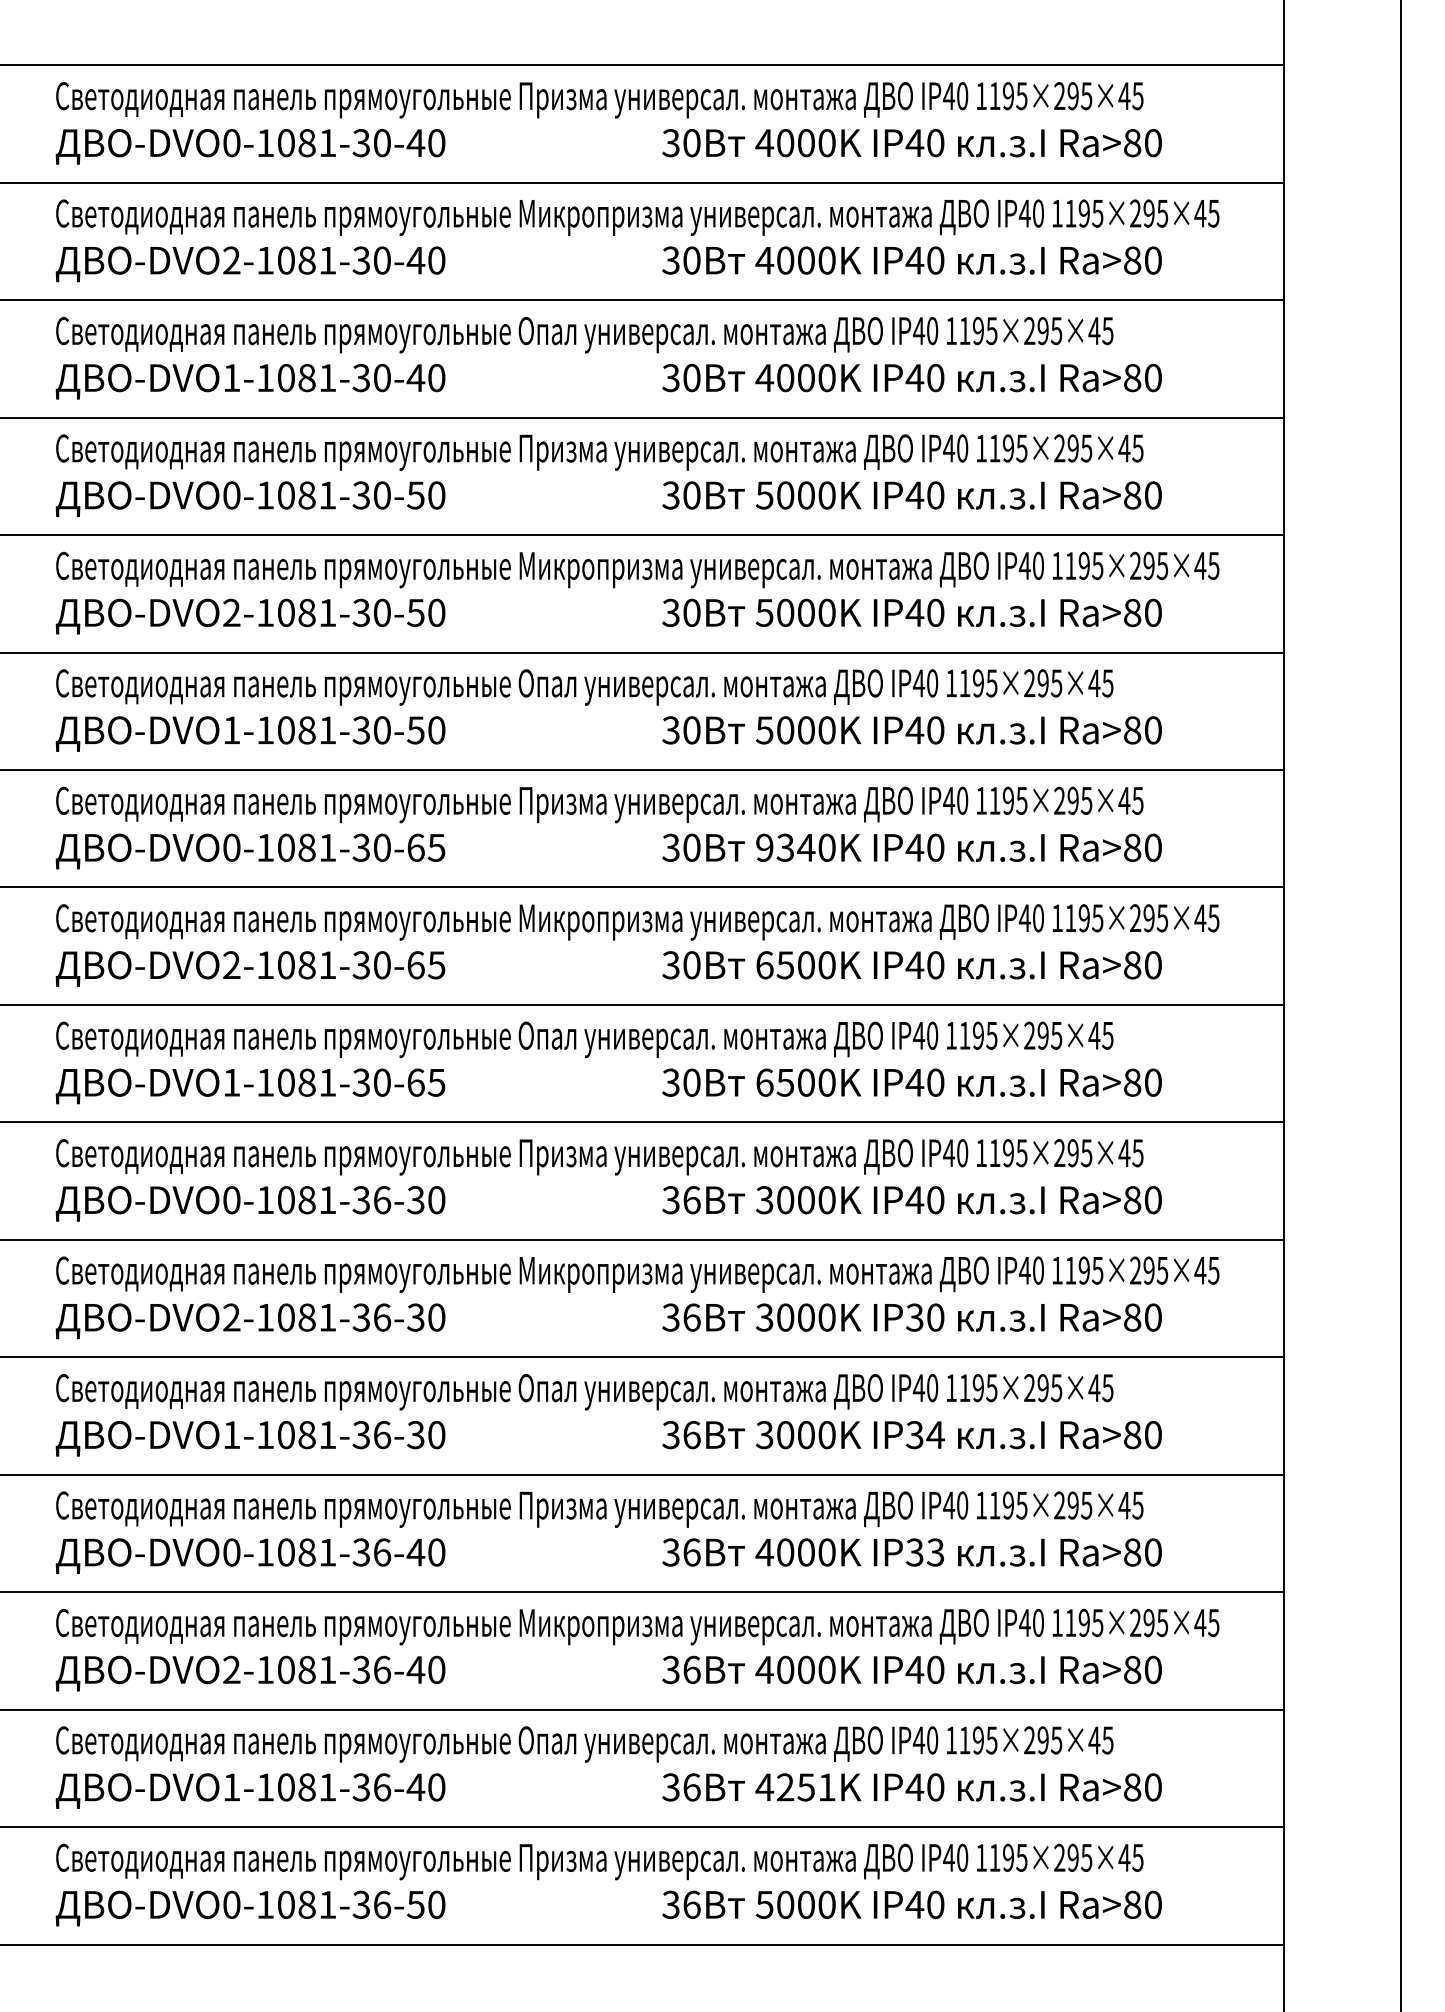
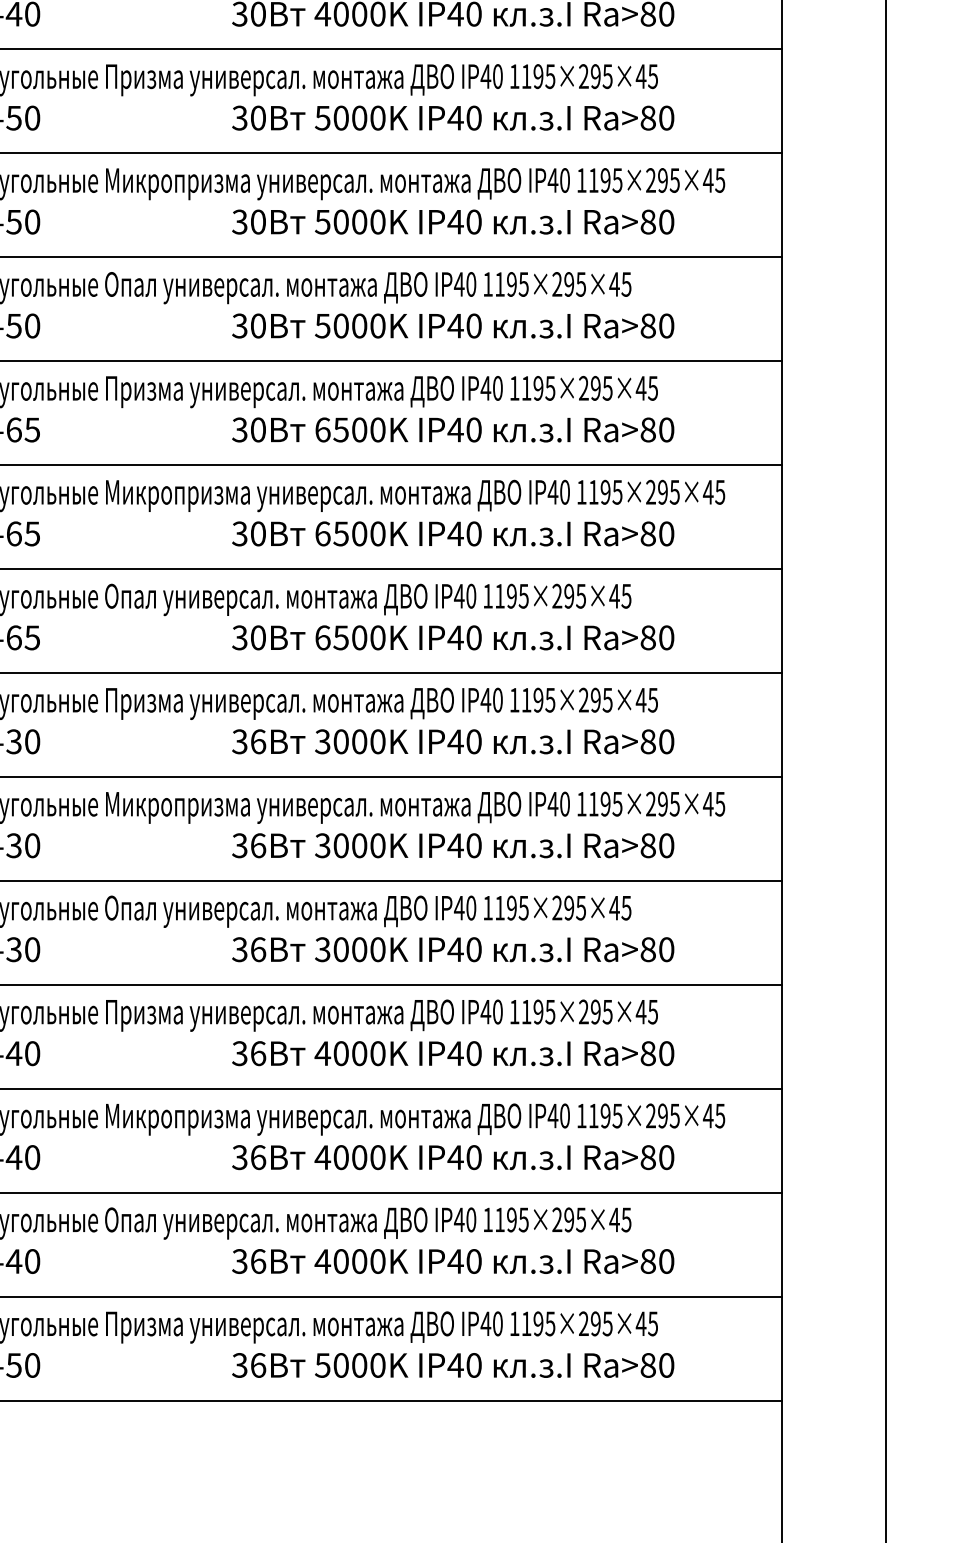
text: (785, 847) -> (341, 429), 9340K -> 6500K
text: (914, 1317) -> (455, 845), IP30 -> IP40
text: (924, 1435) -> (464, 950), IP34 -> IP40
text: (924, 1552) -> (464, 1053), IP33 -> IP40
text: (806, 1787) -> (359, 1261), 4251K -> 4000K

